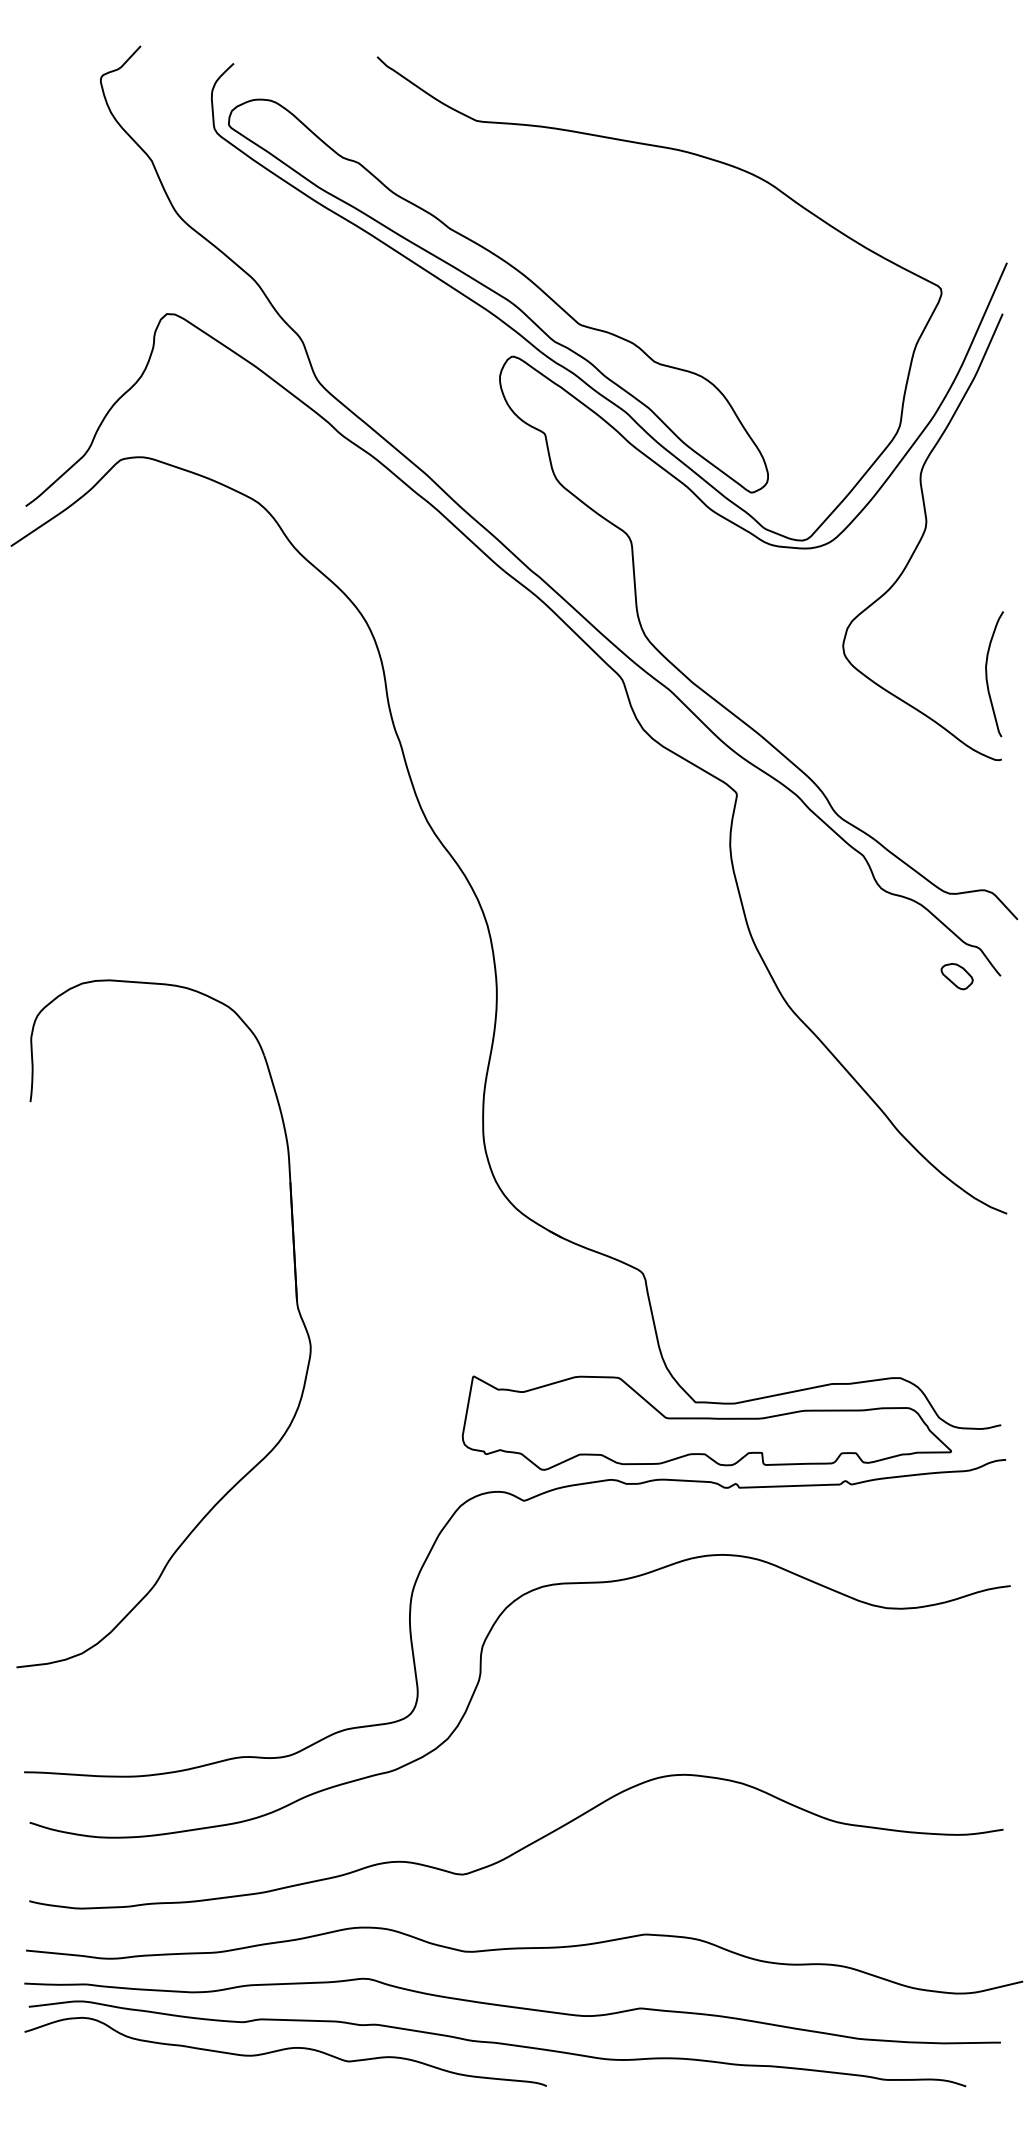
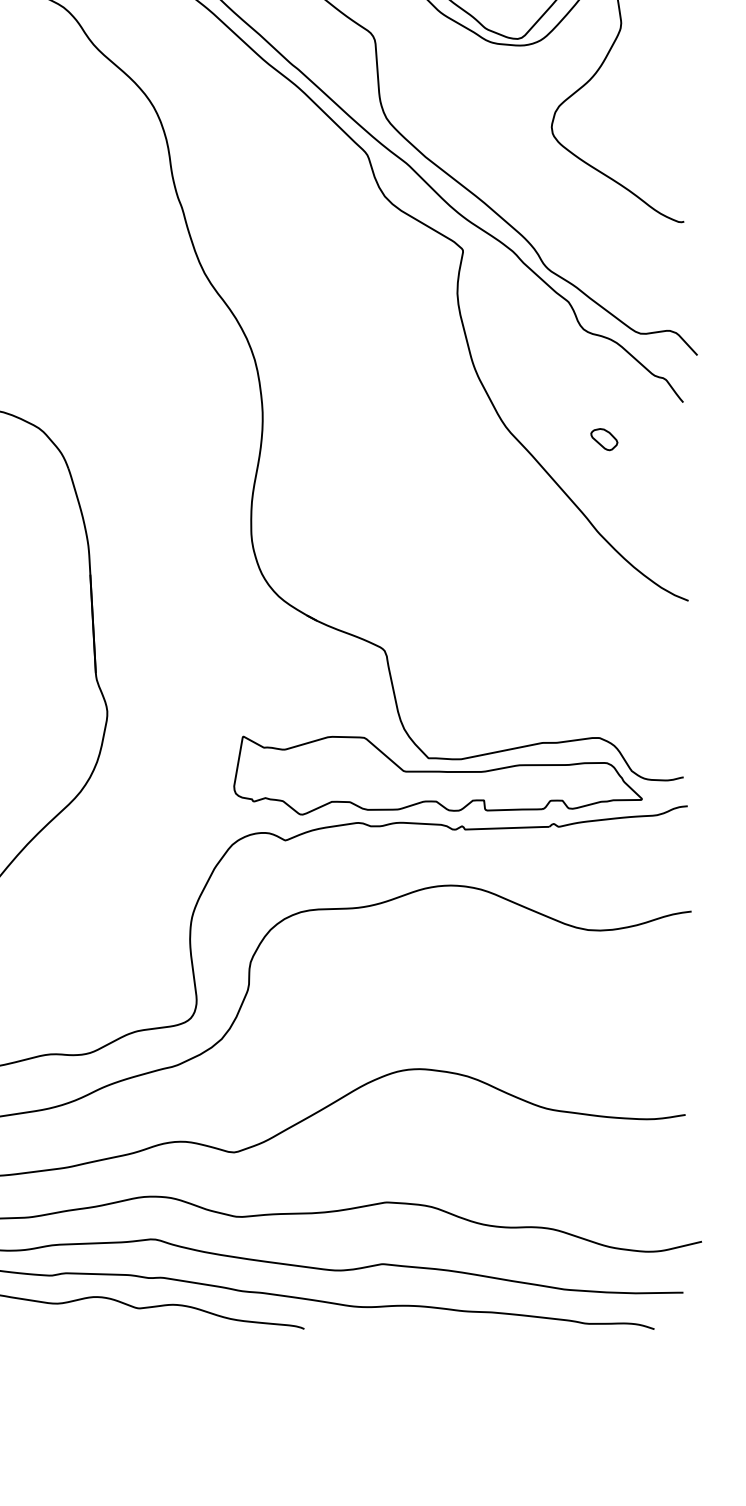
curve: (987, 674) -> (672, 150), removed
part: (956, 976) -> (603, 439), moved

